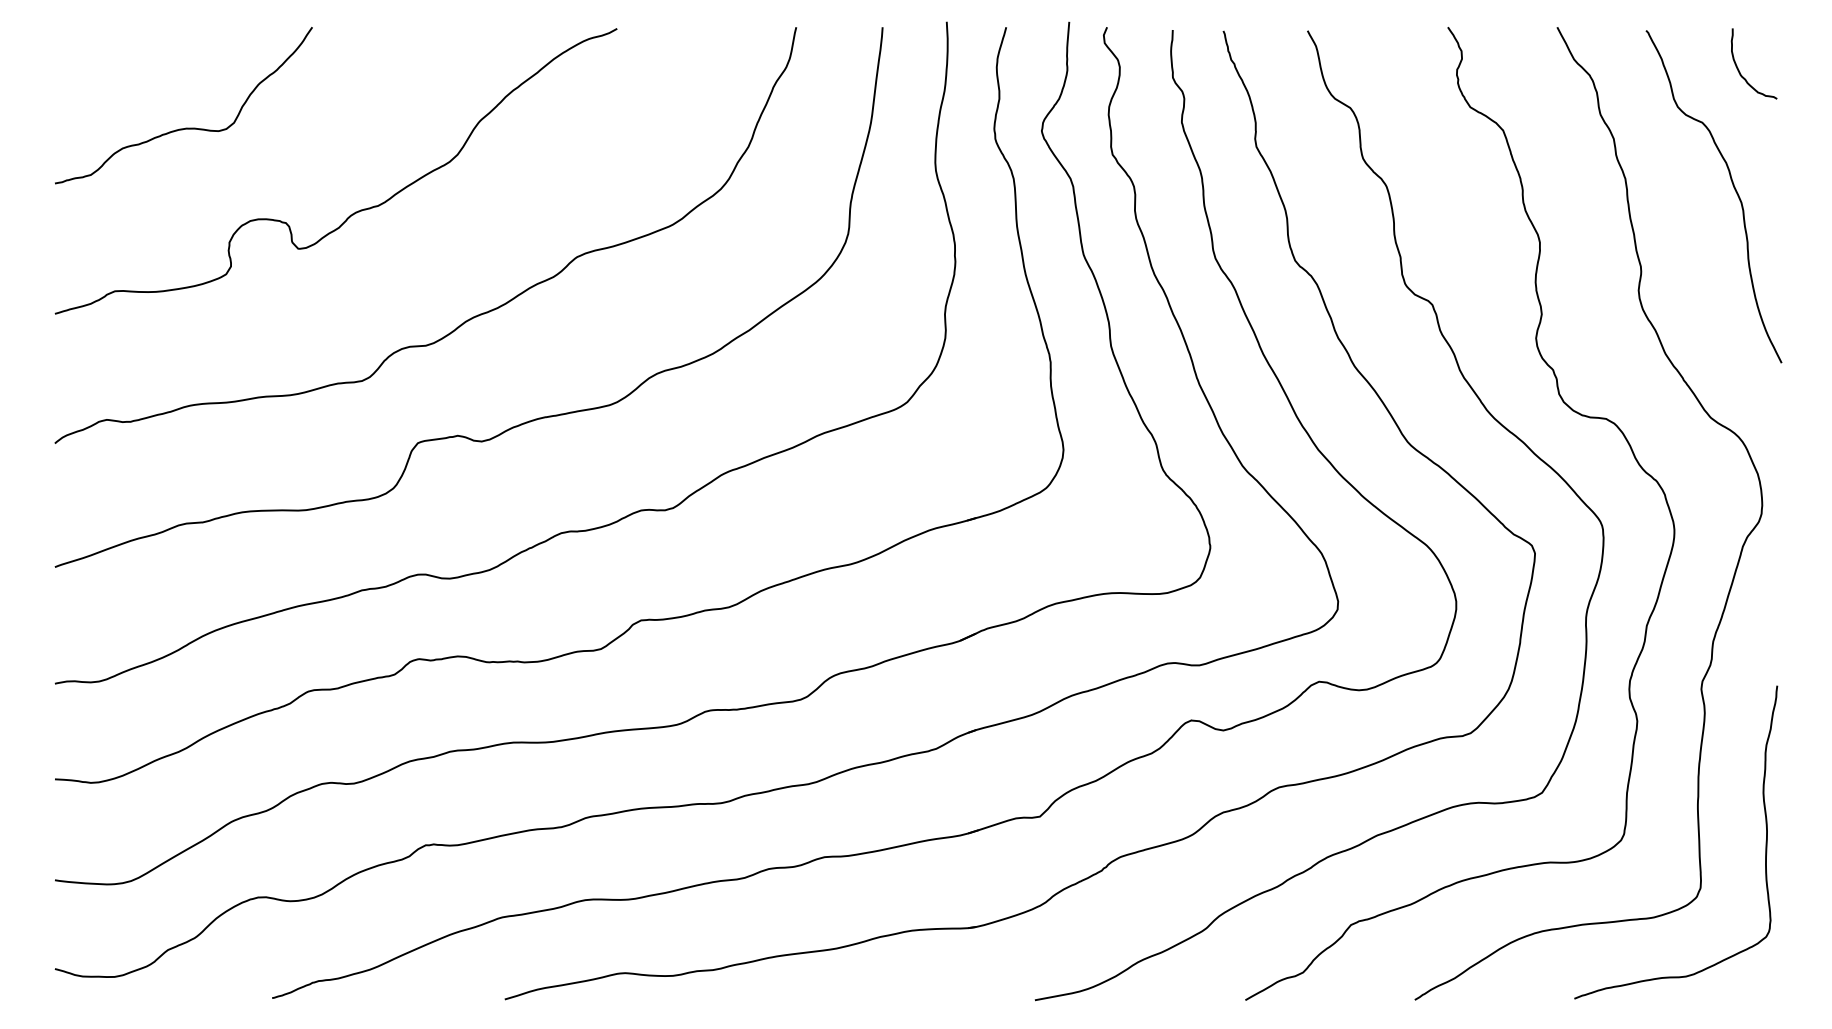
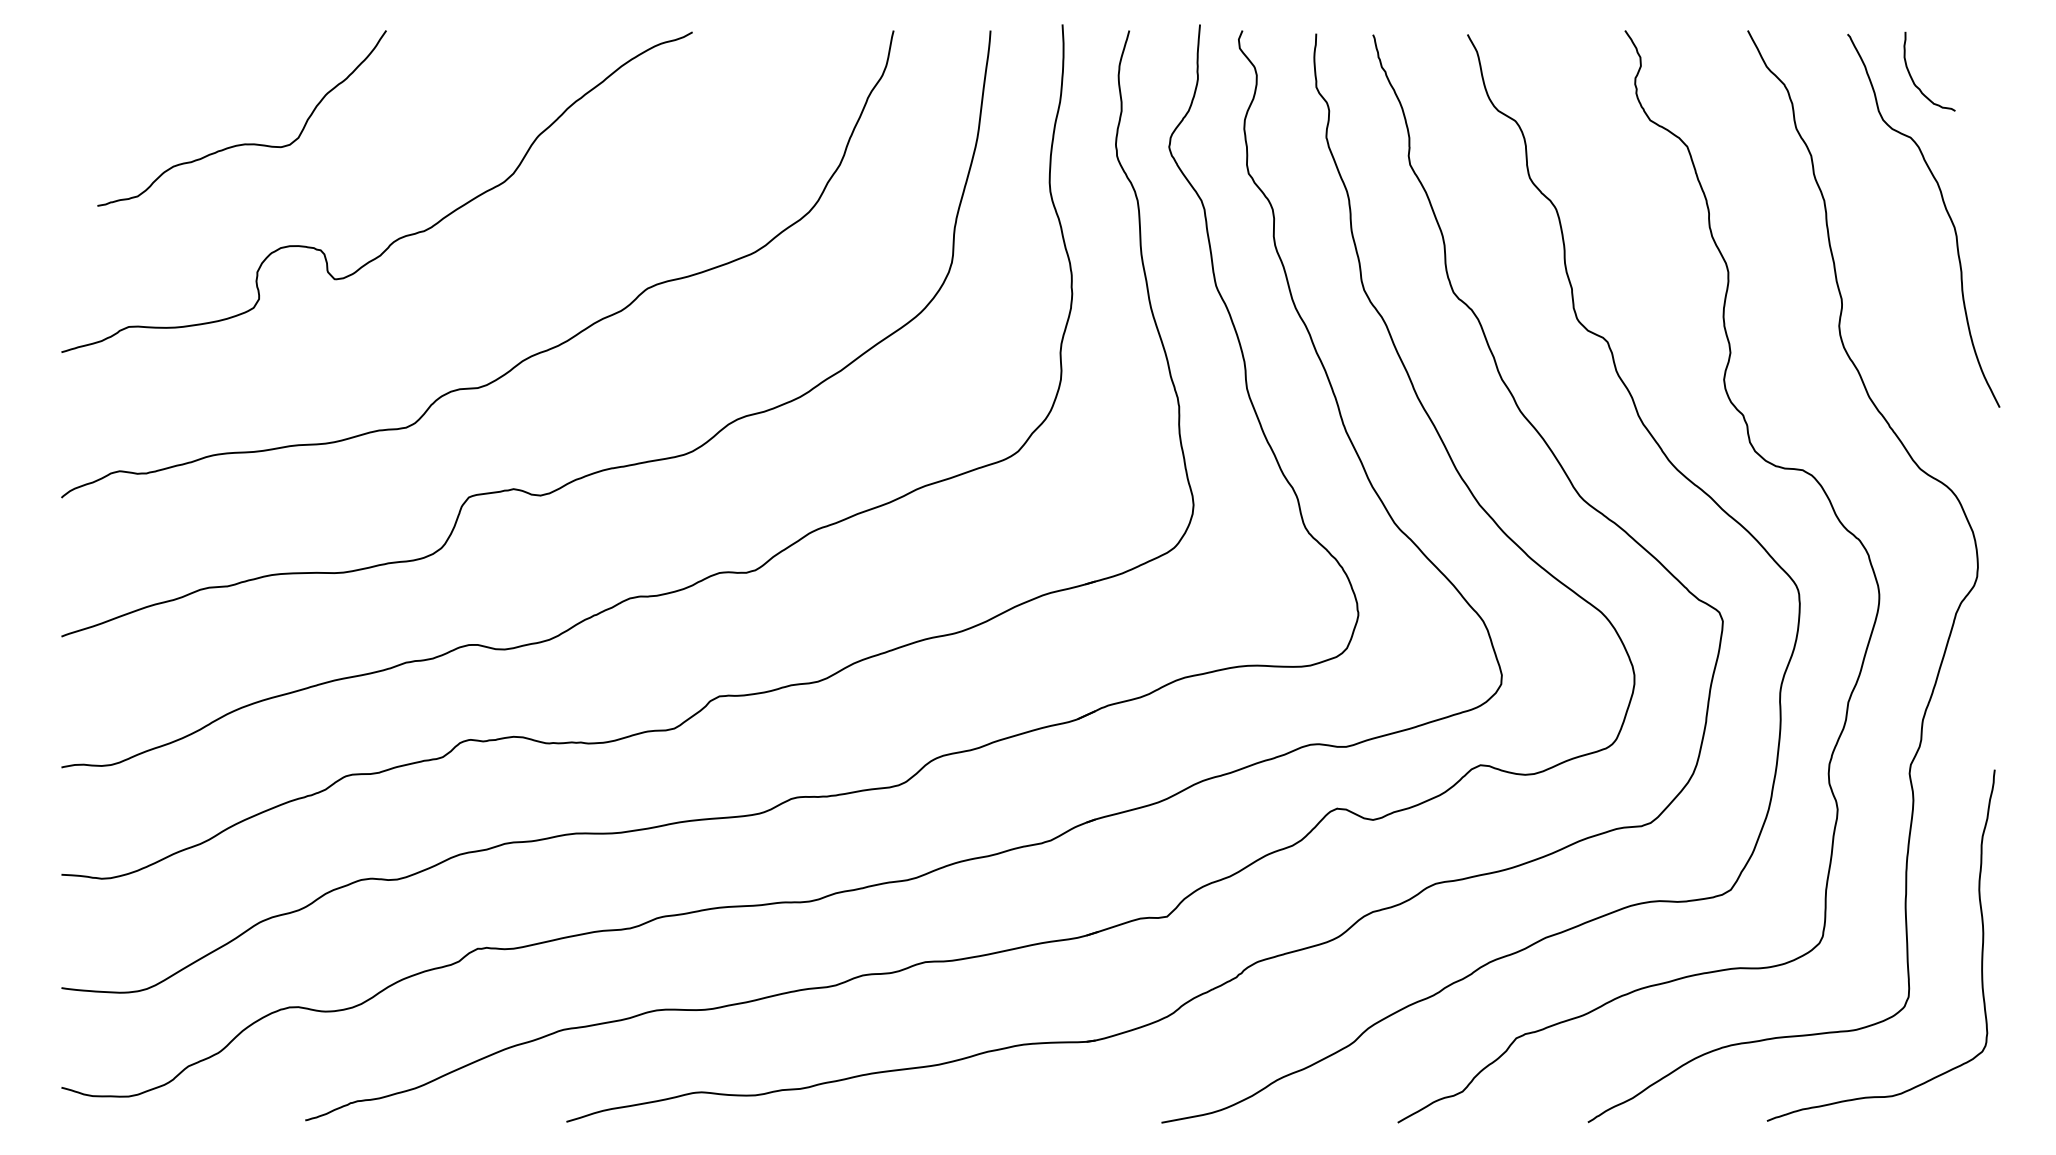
curve: (1738, 67) -> (1911, 75), moved
curve: (185, 127) -> (243, 143), moved

